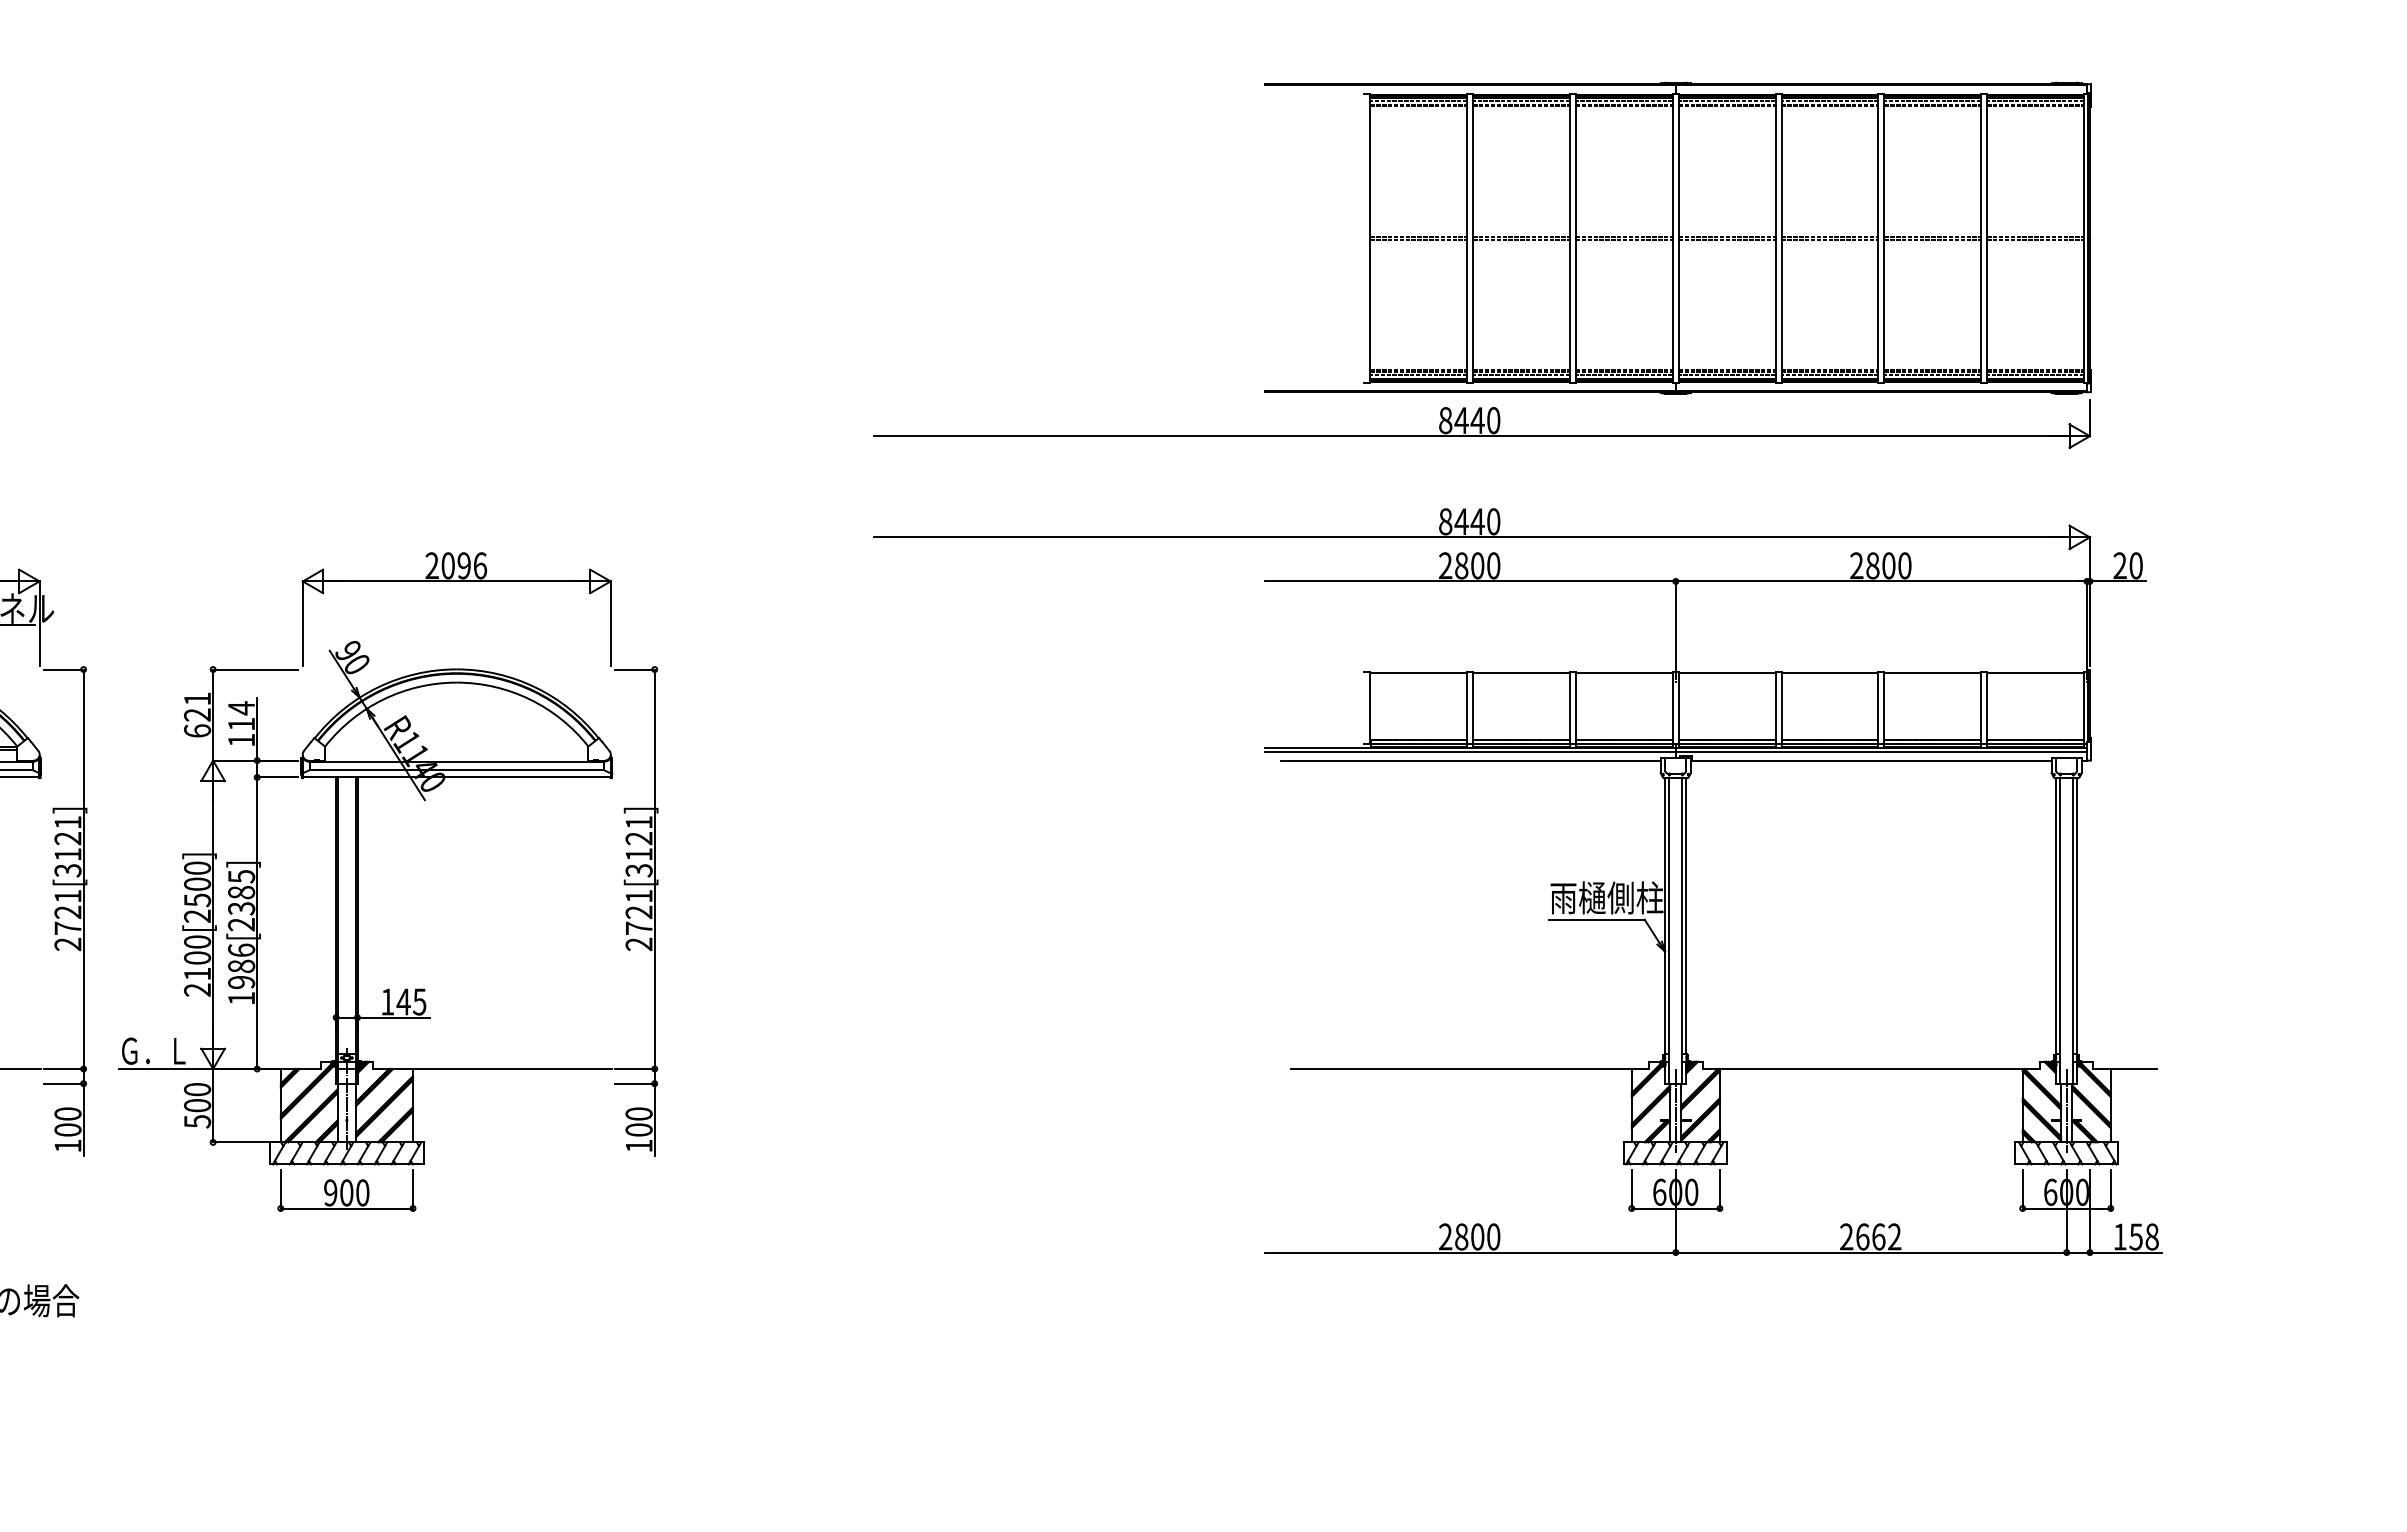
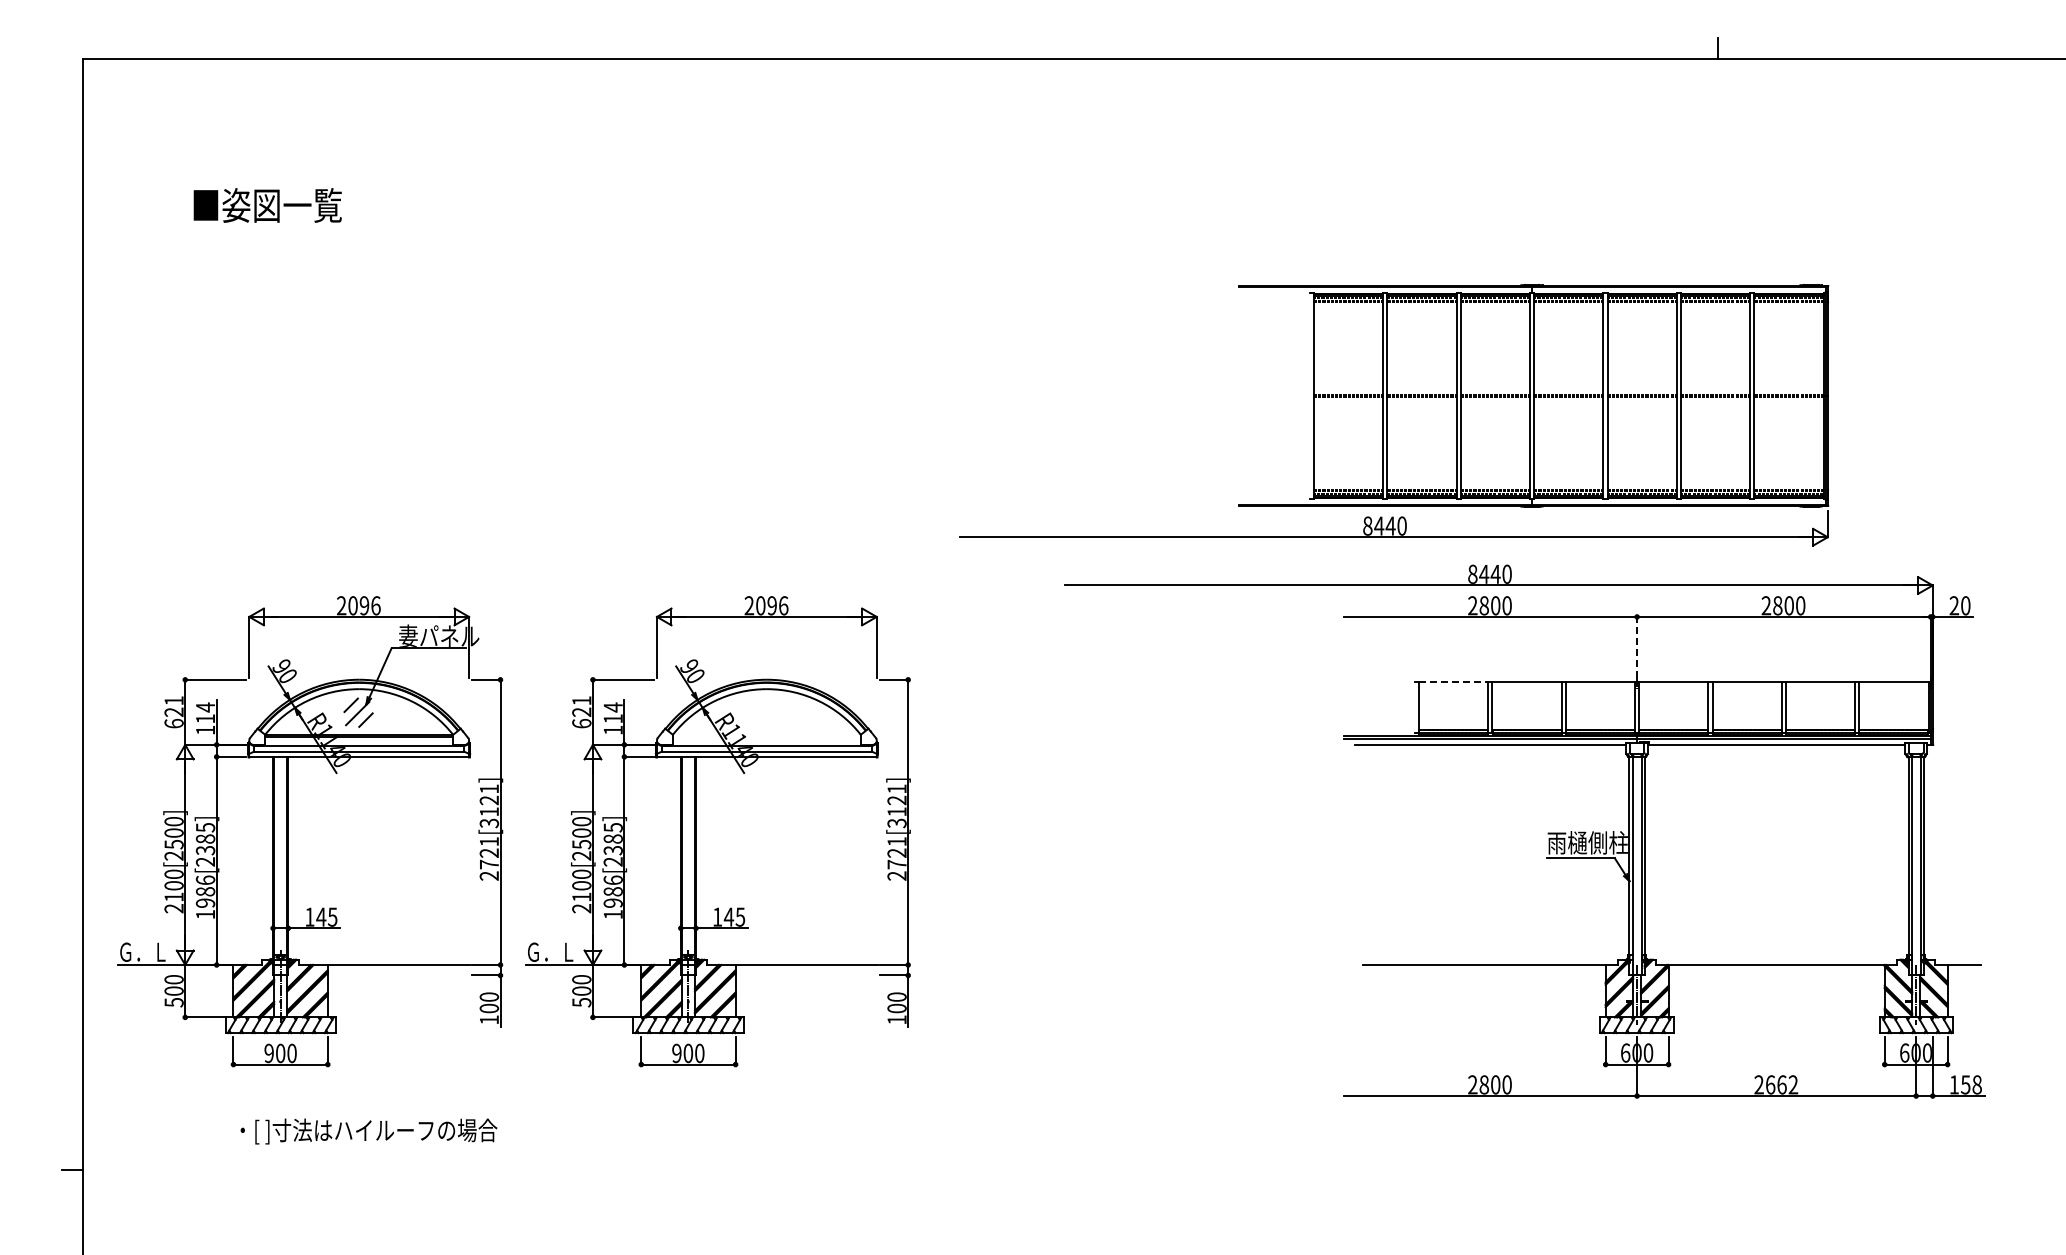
part: (1483, 265) -> (1394, 415), moved
line: (1676, 622) -> (1637, 646), solid -> dashed
line: (1418, 673) -> (1453, 682), solid -> dashed

